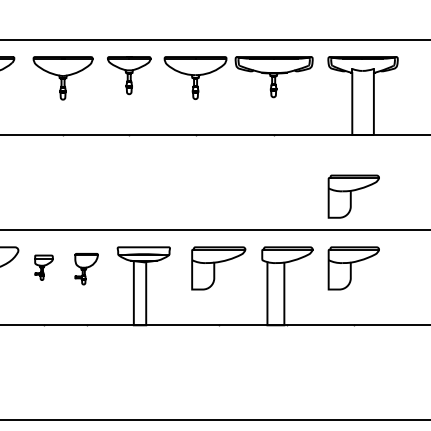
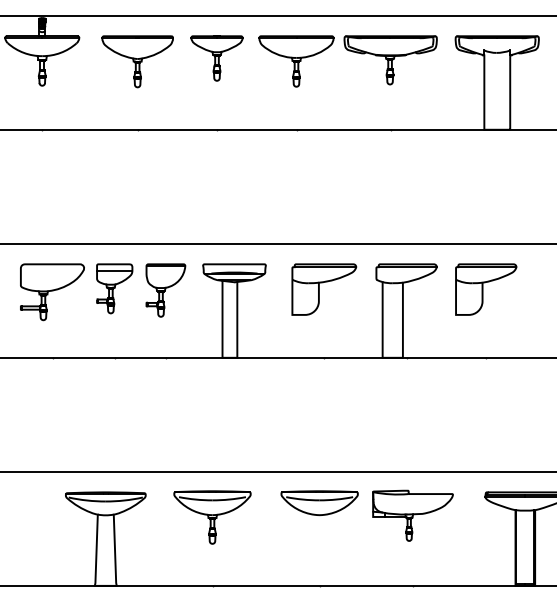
part: (354, 196) -> (486, 203), removed
part: (43, 267) -> (114, 288), size x1.67
part: (86, 269) -> (165, 290), size x1.43

